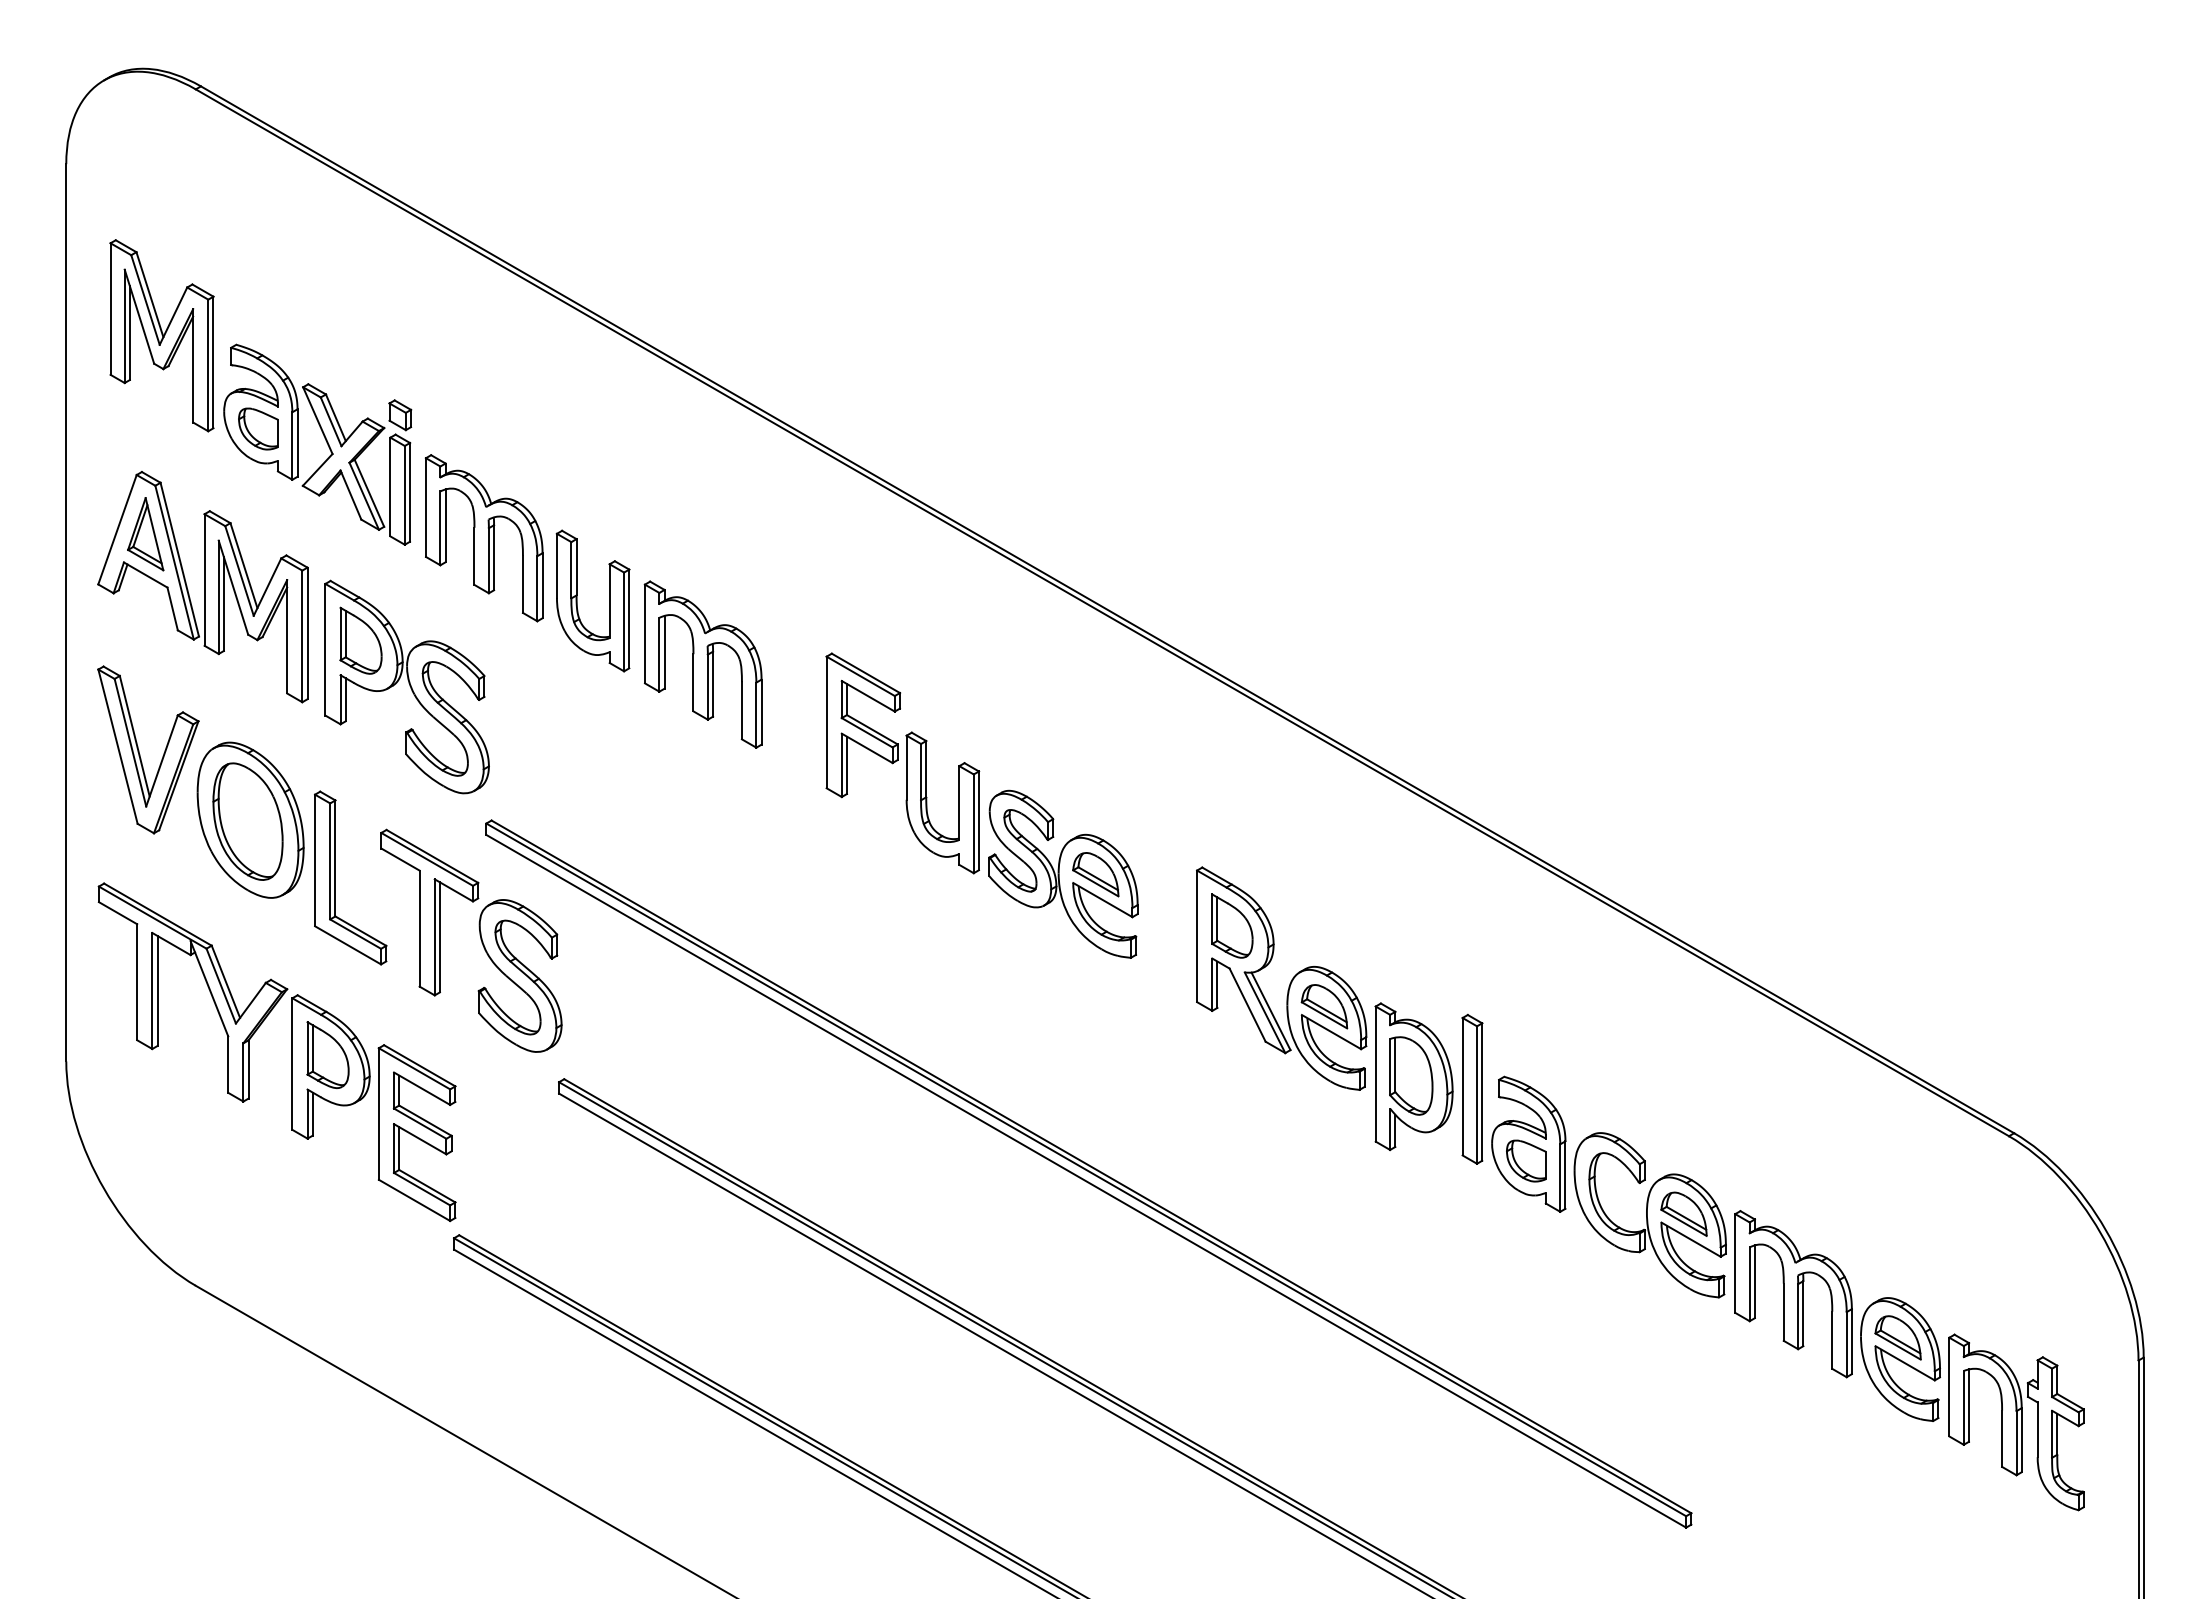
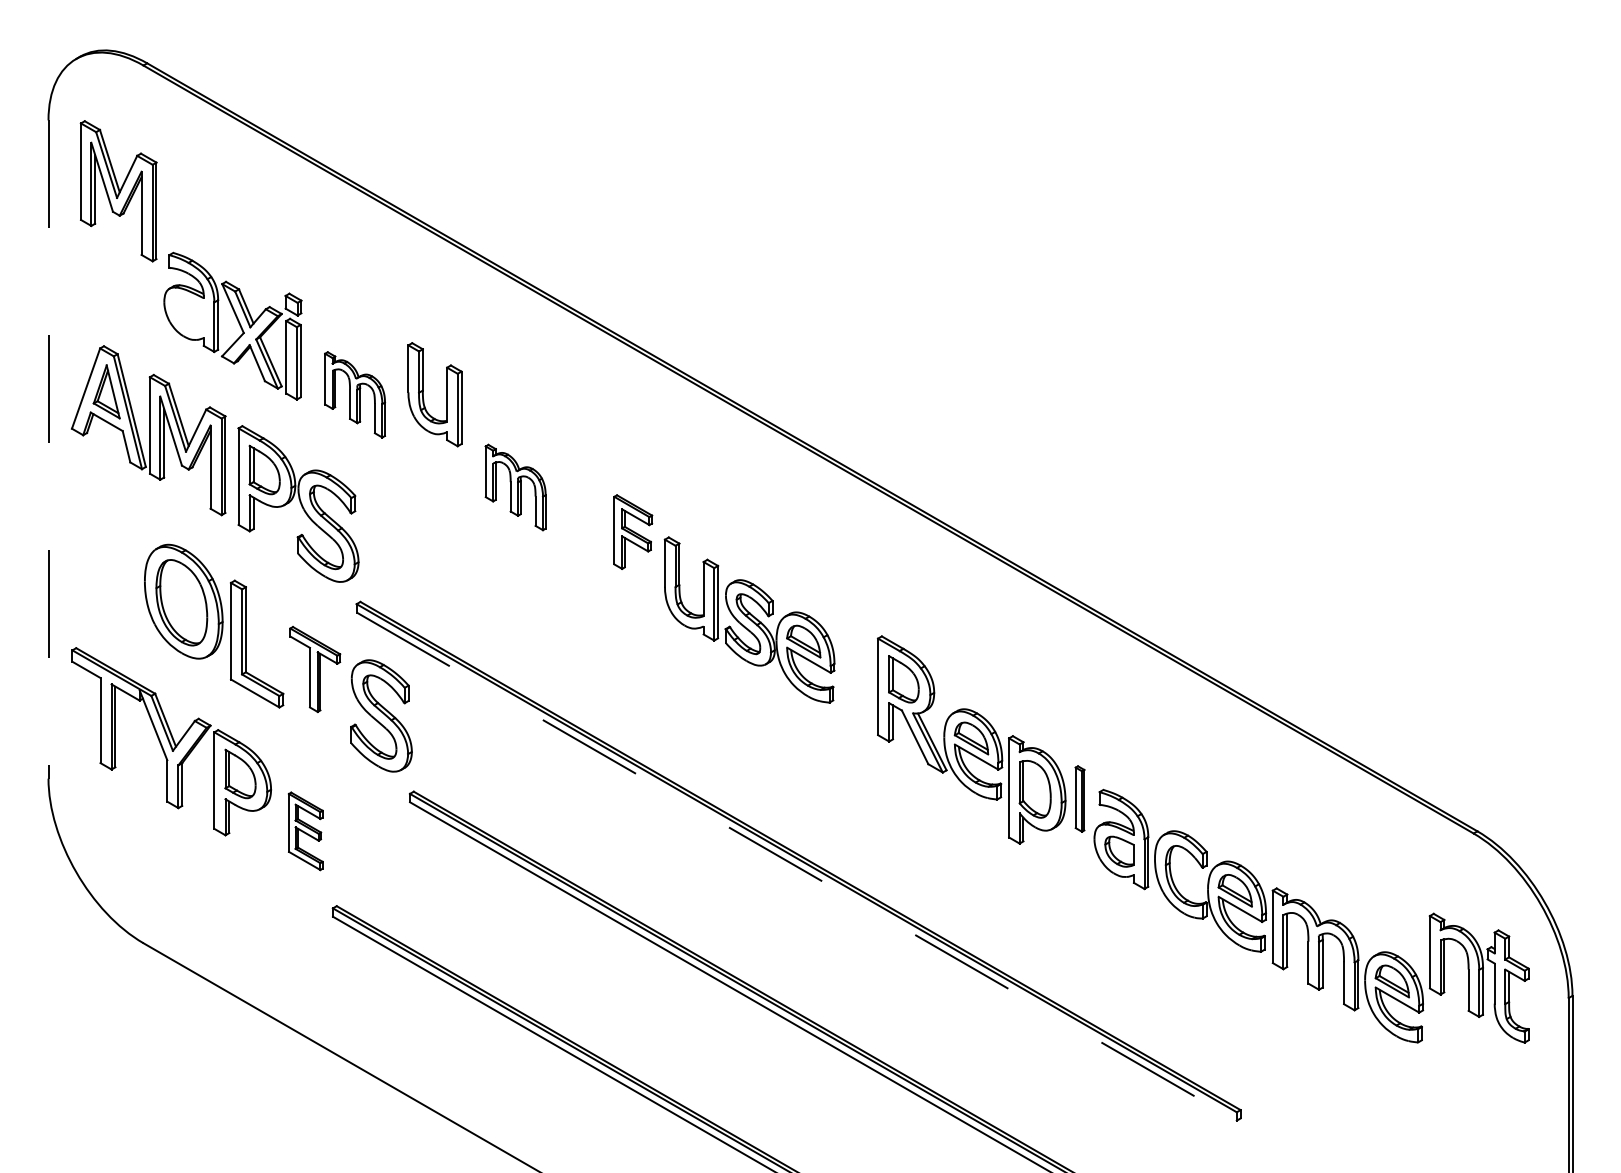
part: (161, 335) -> (118, 191), moved
part: (258, 428) -> (189, 314), removed
part: (483, 538) -> (354, 395), size x0.7
part: (577, 600) -> (423, 394), moved
line: (66, 612) -> (48, 449), solid -> dashed
part: (702, 664) -> (515, 487), size x0.7
part: (863, 725) -> (633, 532), size x0.7
part: (139, 750) -> (102, 550), removed
part: (429, 912) -> (314, 669), size x0.7
part: (1472, 1088) -> (1080, 798), size x0.6
part: (416, 1133) -> (305, 831), size x0.6
line: (1086, 1181) -> (796, 866), solid -> dashed
part: (2016, 1422) -> (1479, 978), moved

